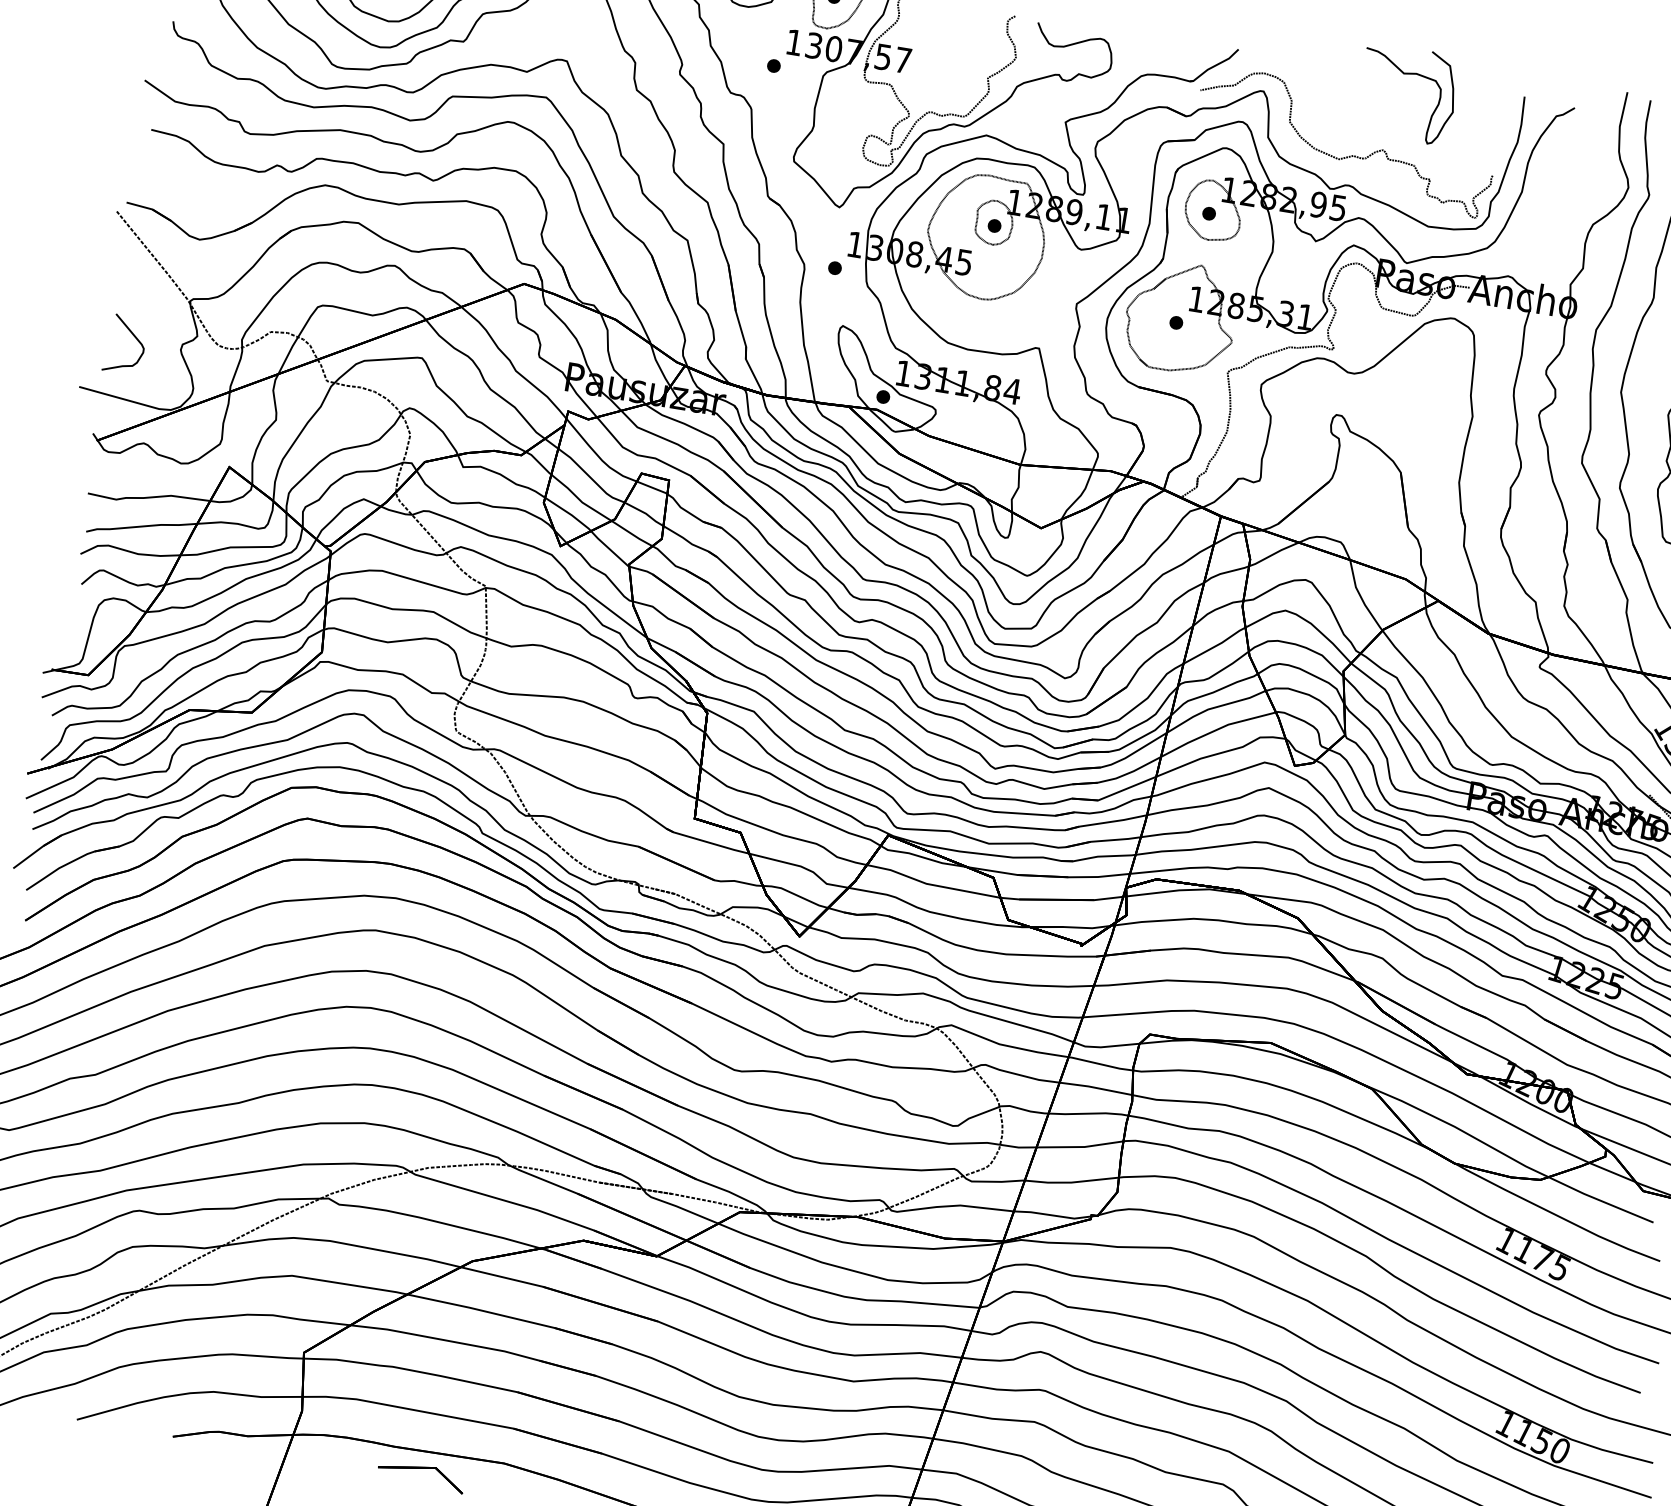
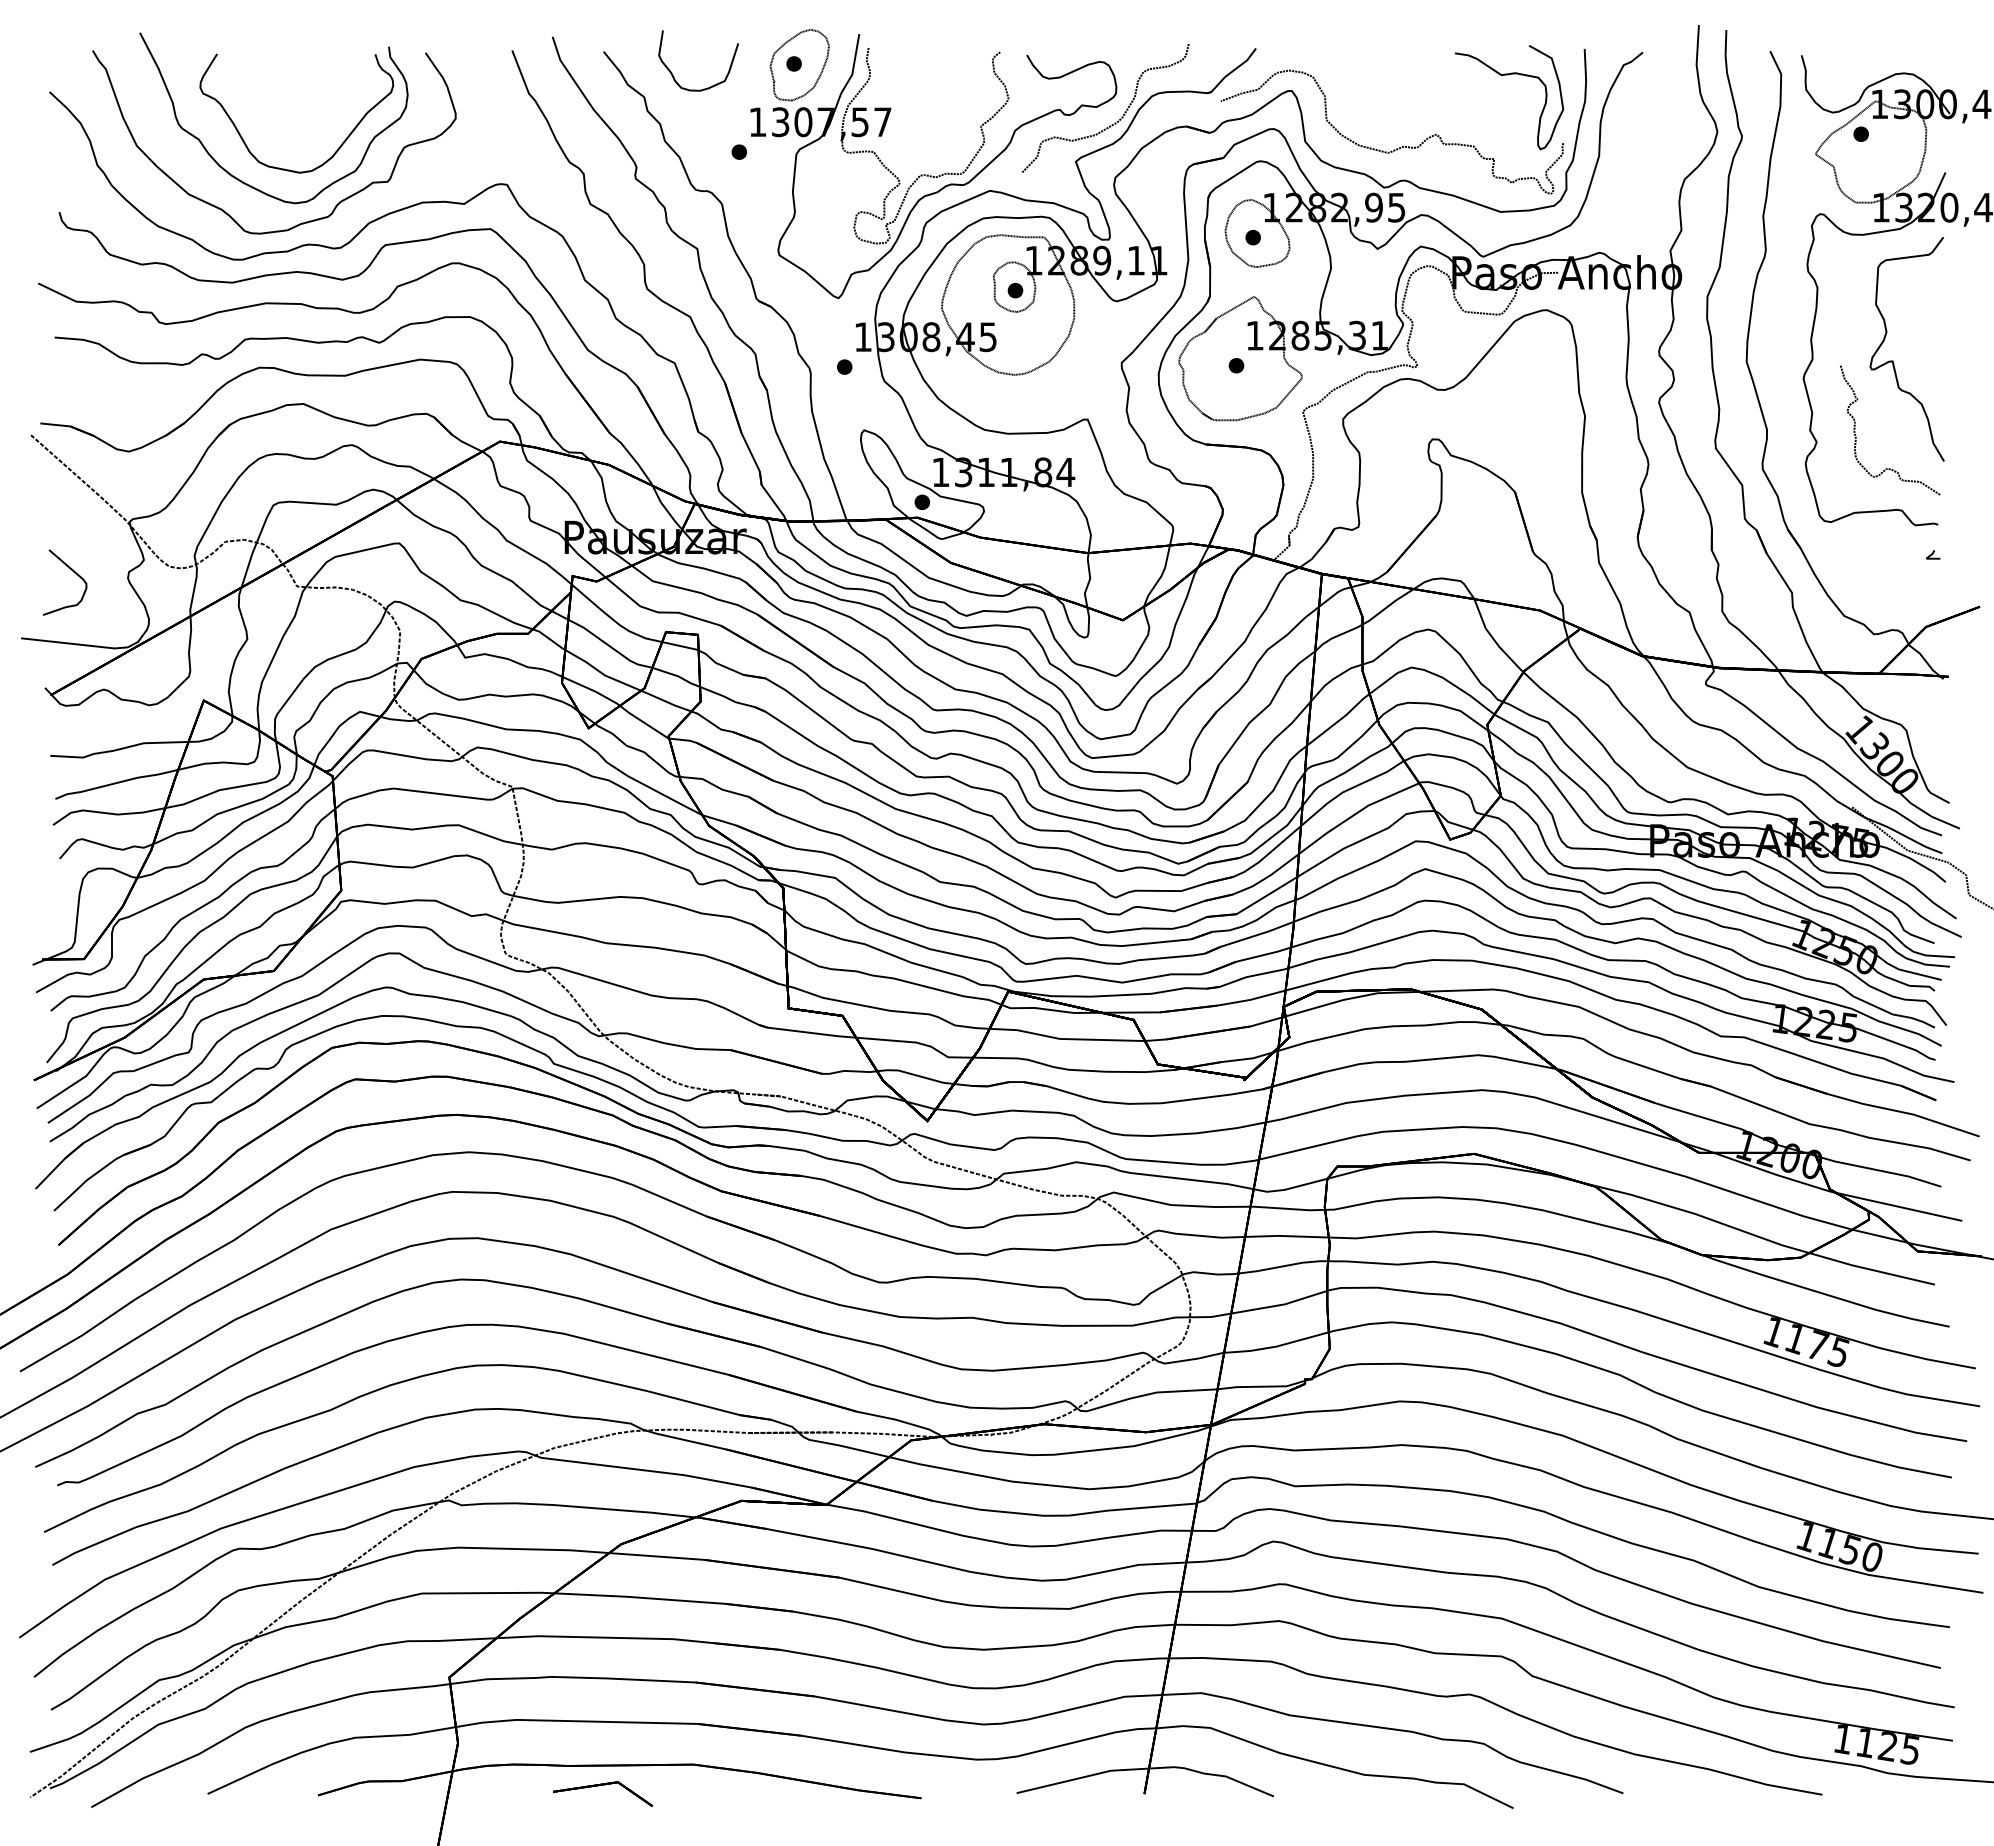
curve: (1410, 74) -> (1508, 75), moved
curve: (1107, 92) -> (1117, 120), added

